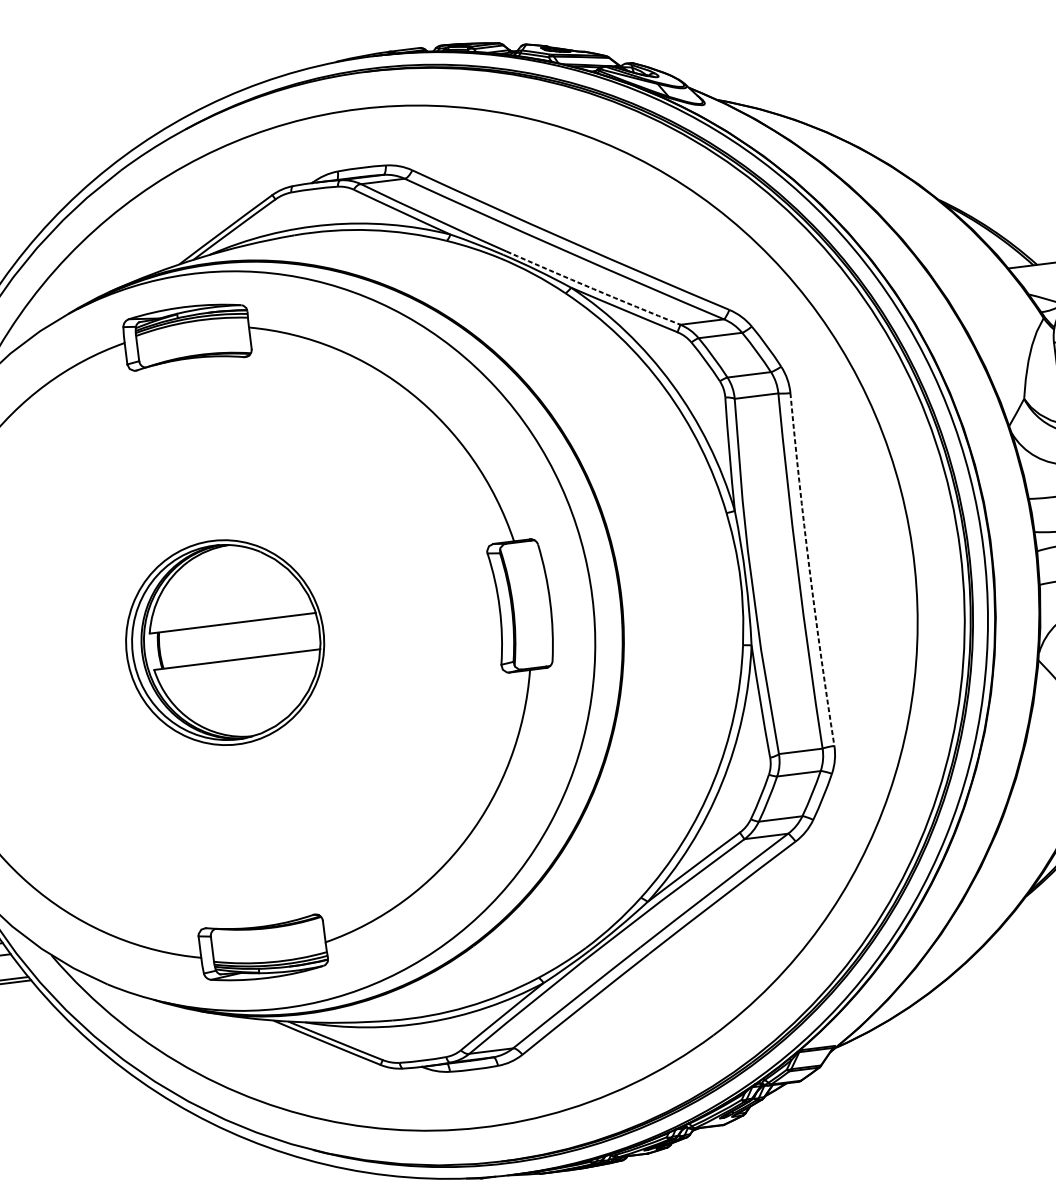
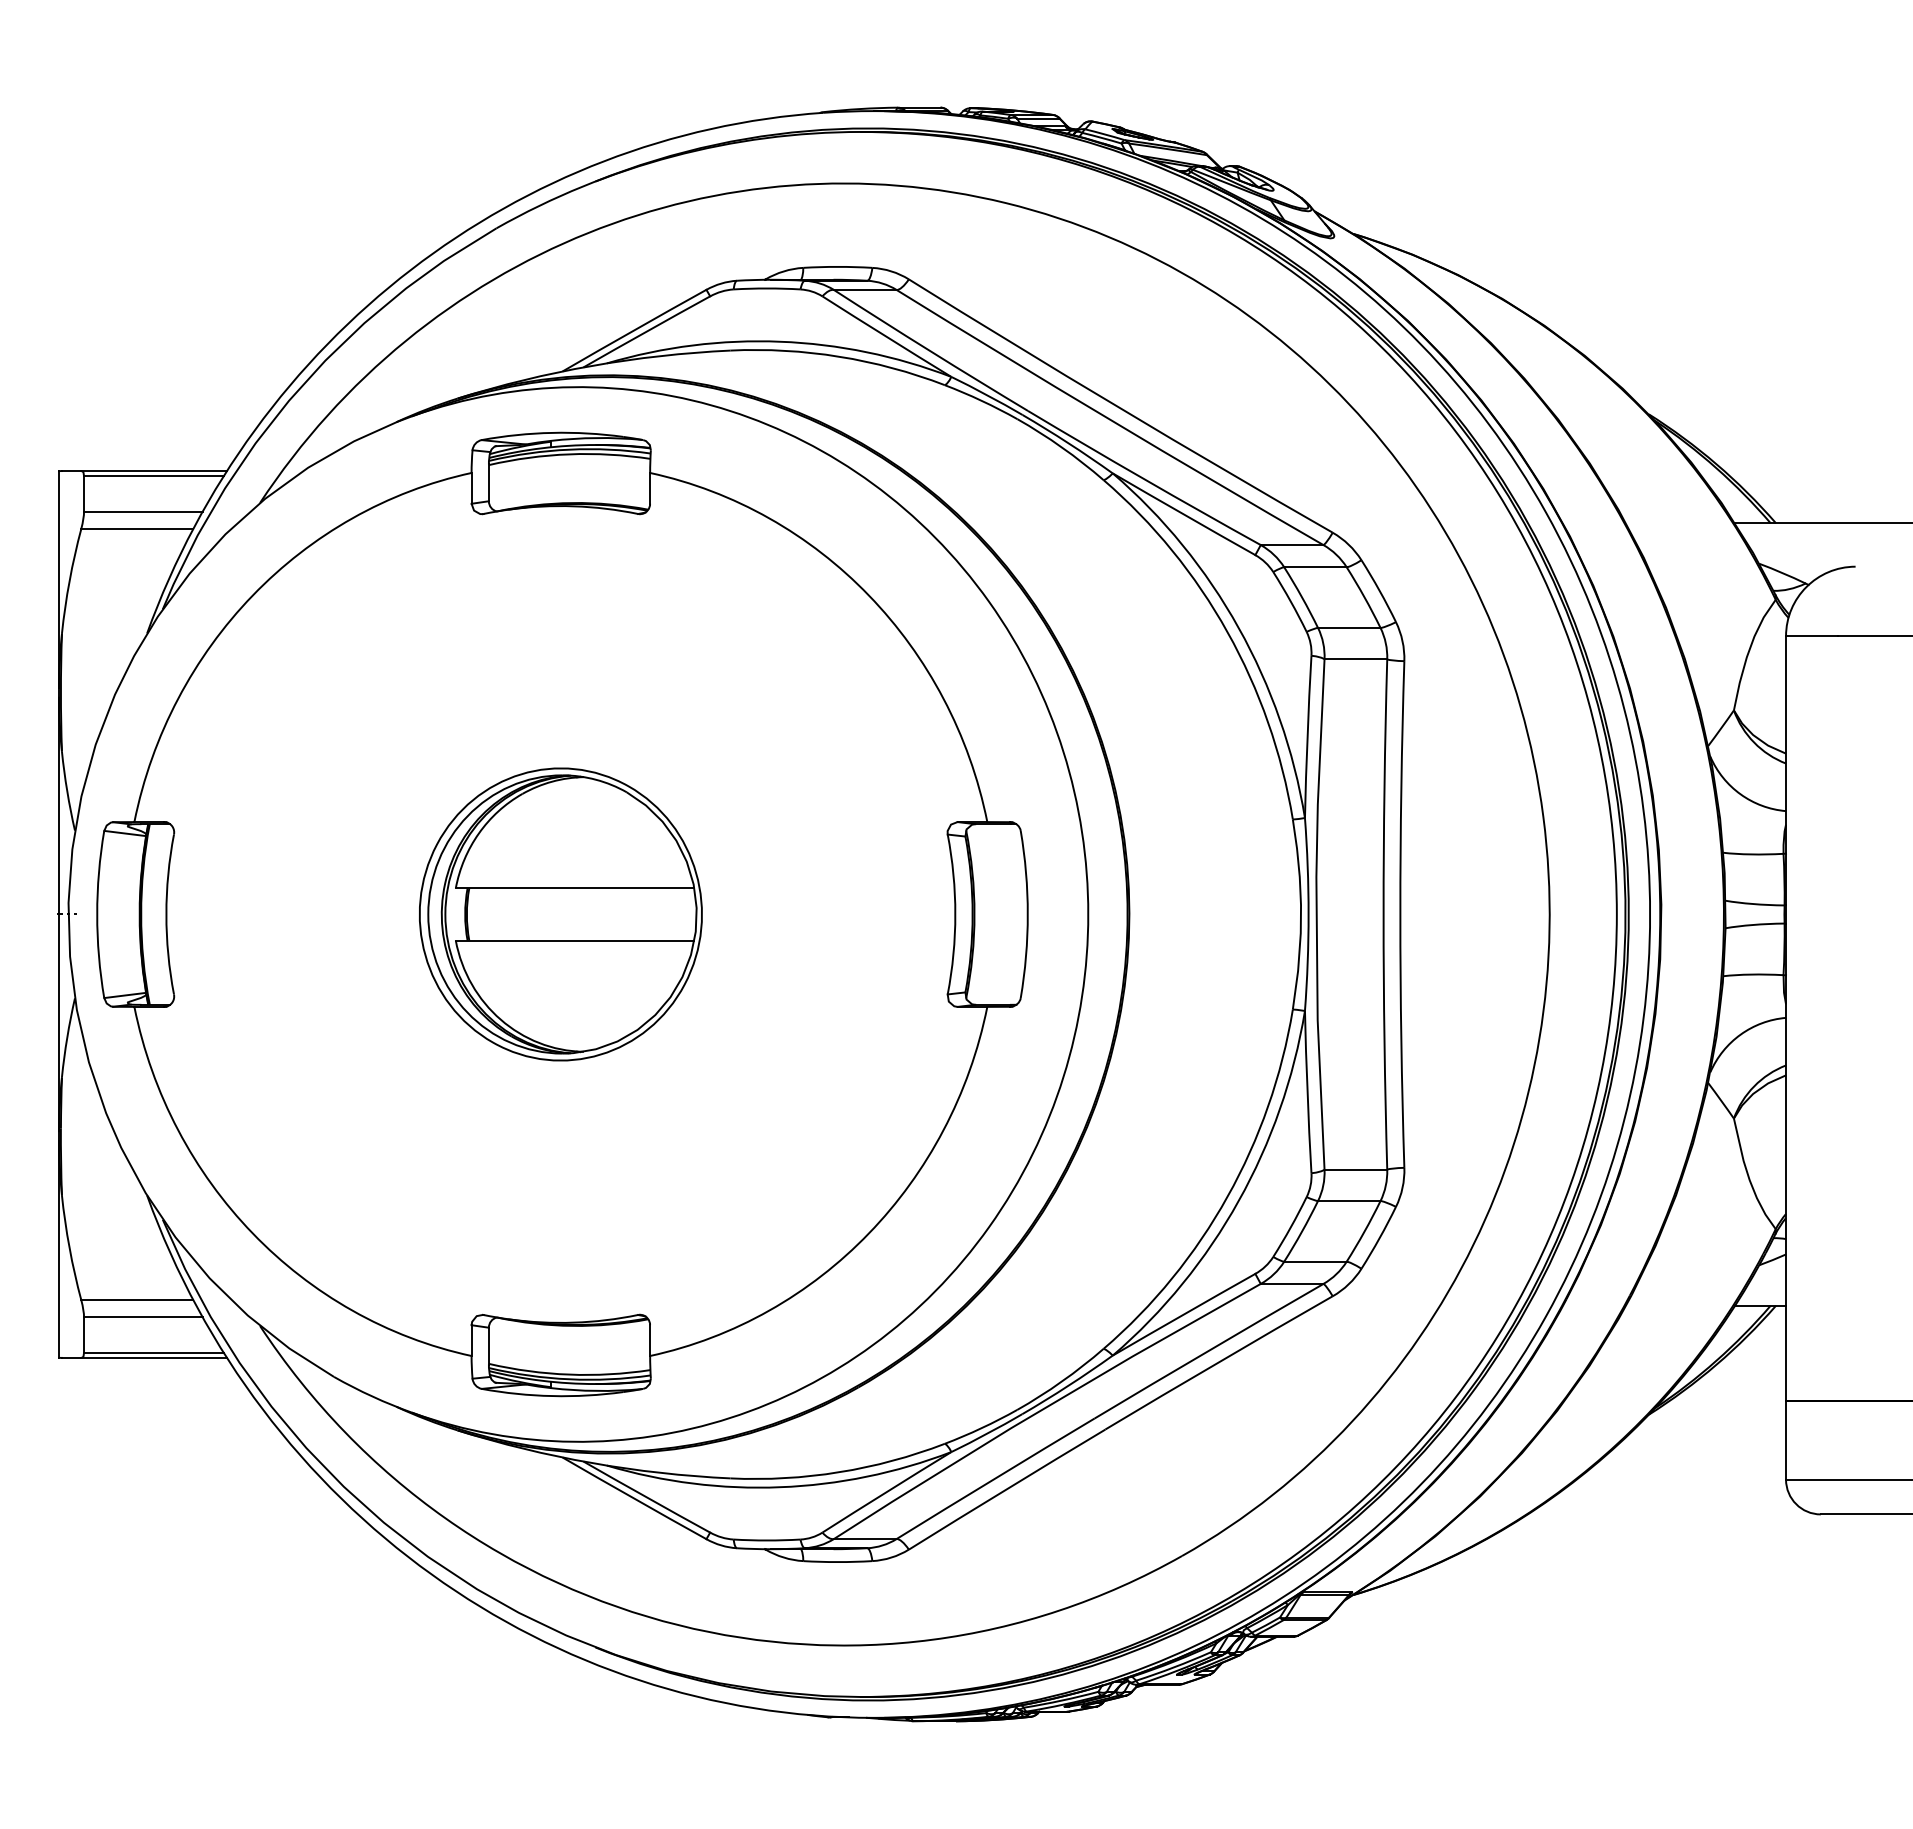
arc: (593, 289) -> (1143, 479), dashed -> solid
arc: (809, 569) -> (1400, 914), dashed -> solid

